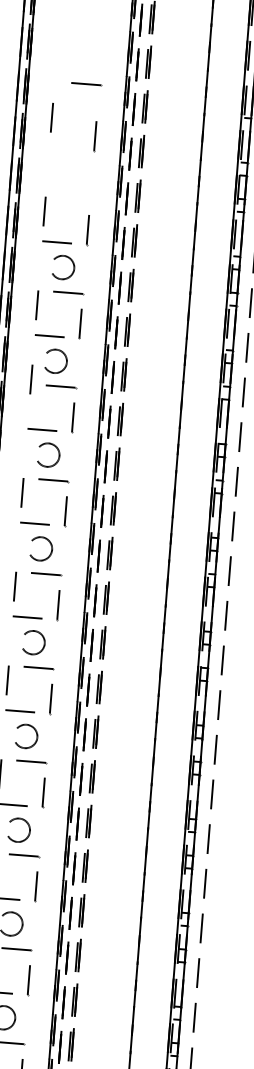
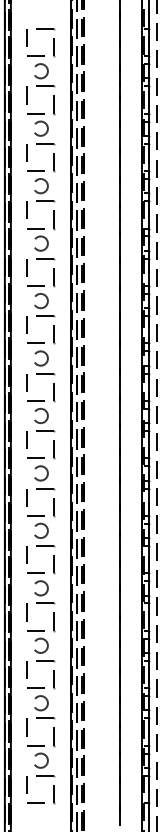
line: (86, 85) -> (45, 29), moved
part: (71, 174) -> (41, 71), added
line: (30, 378) -> (26, 209), moved

